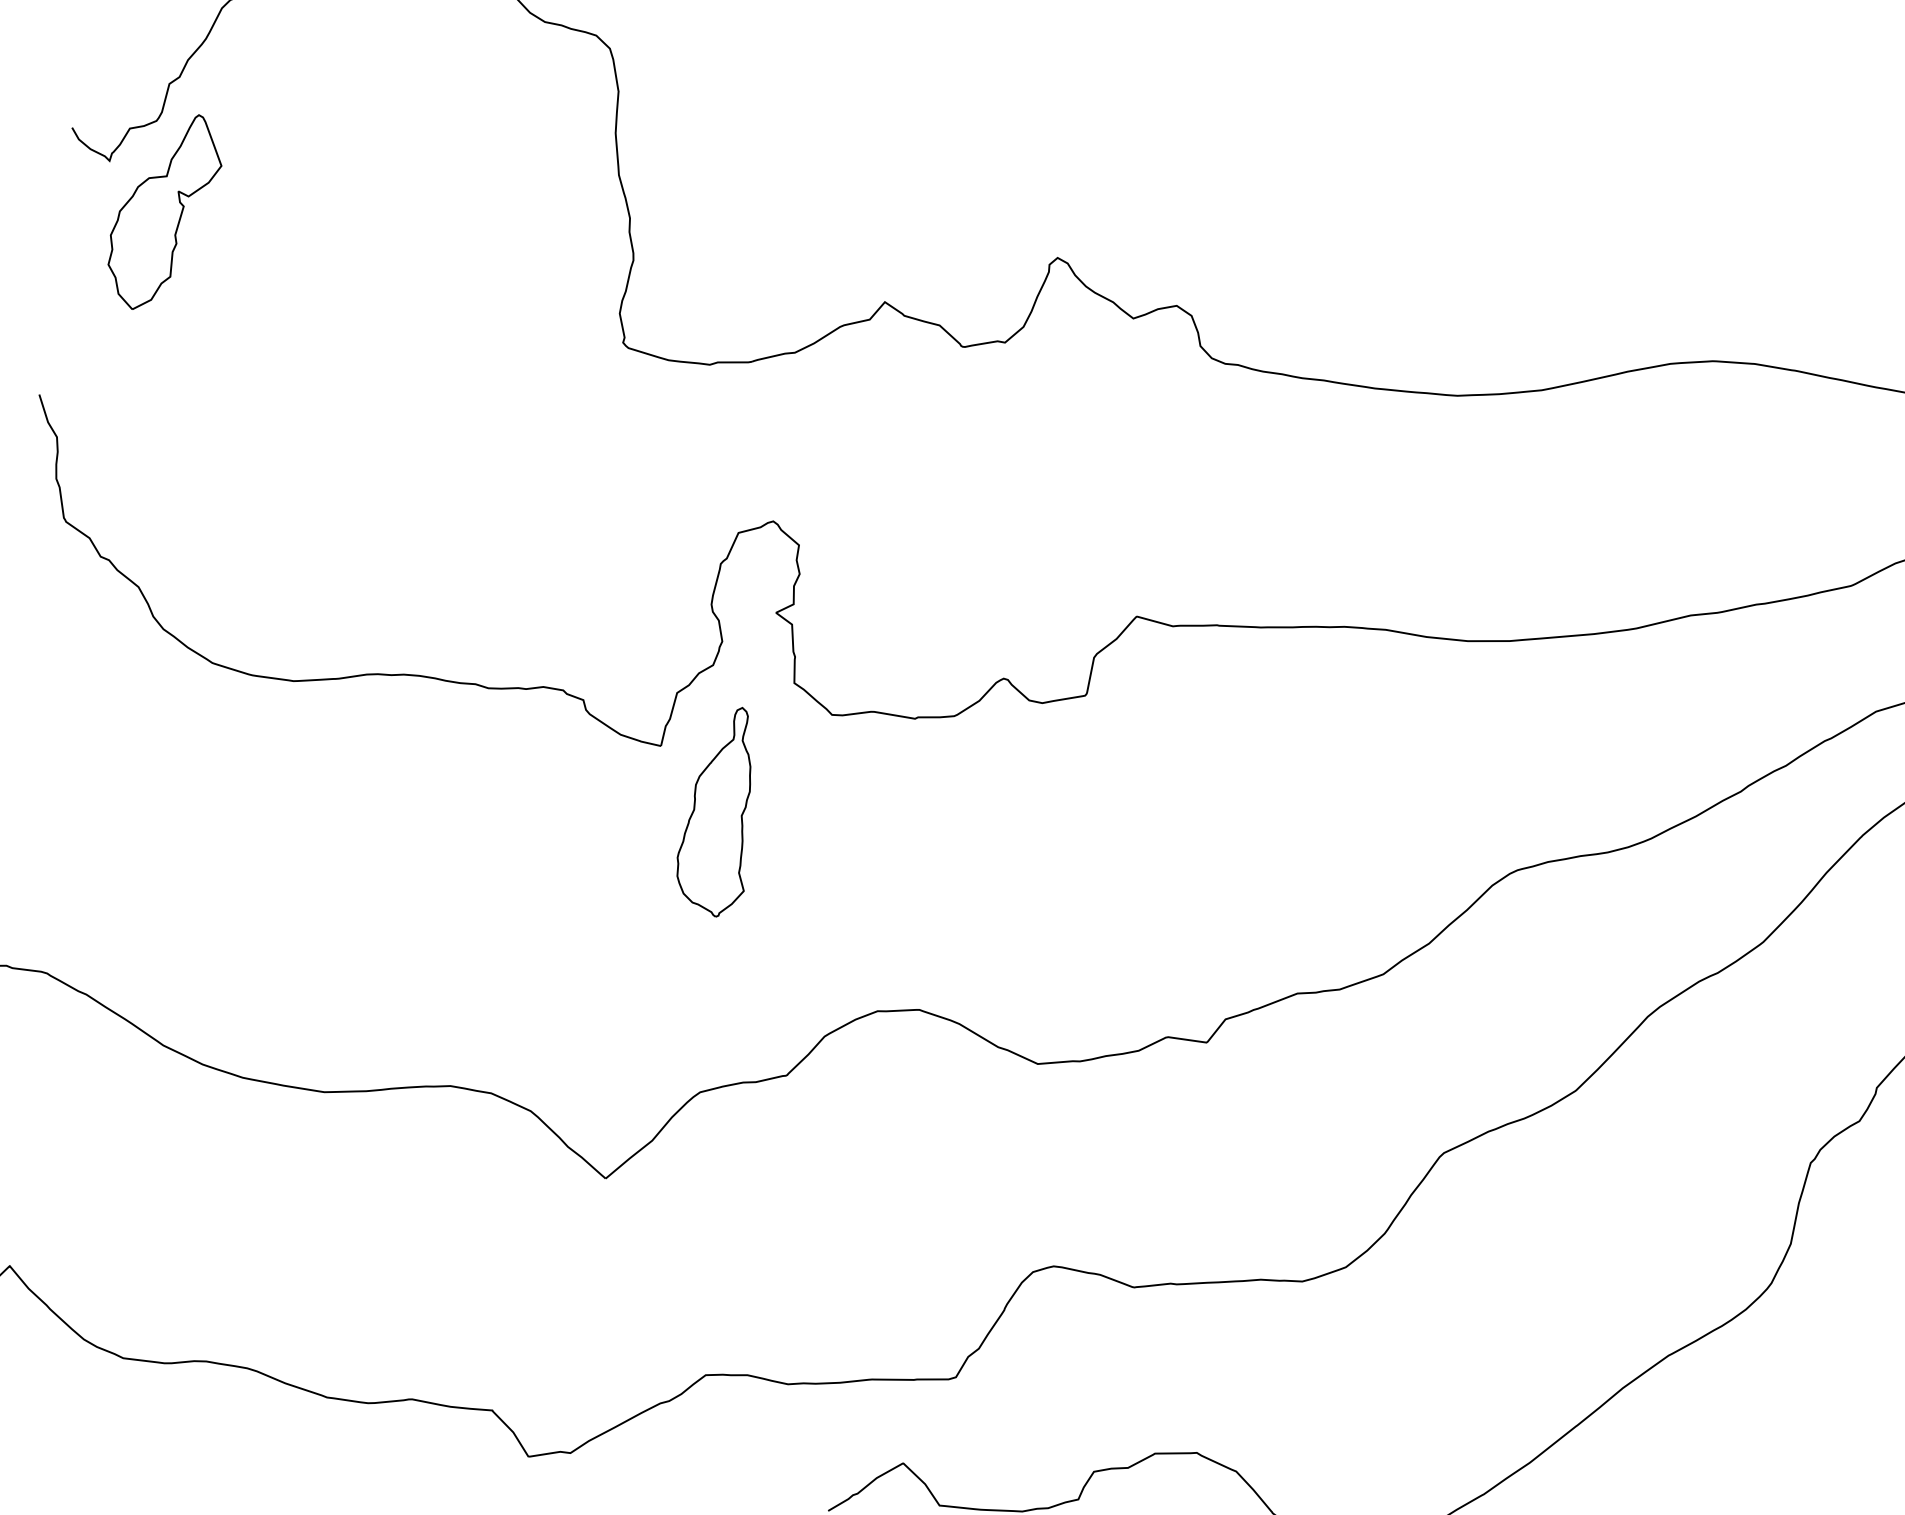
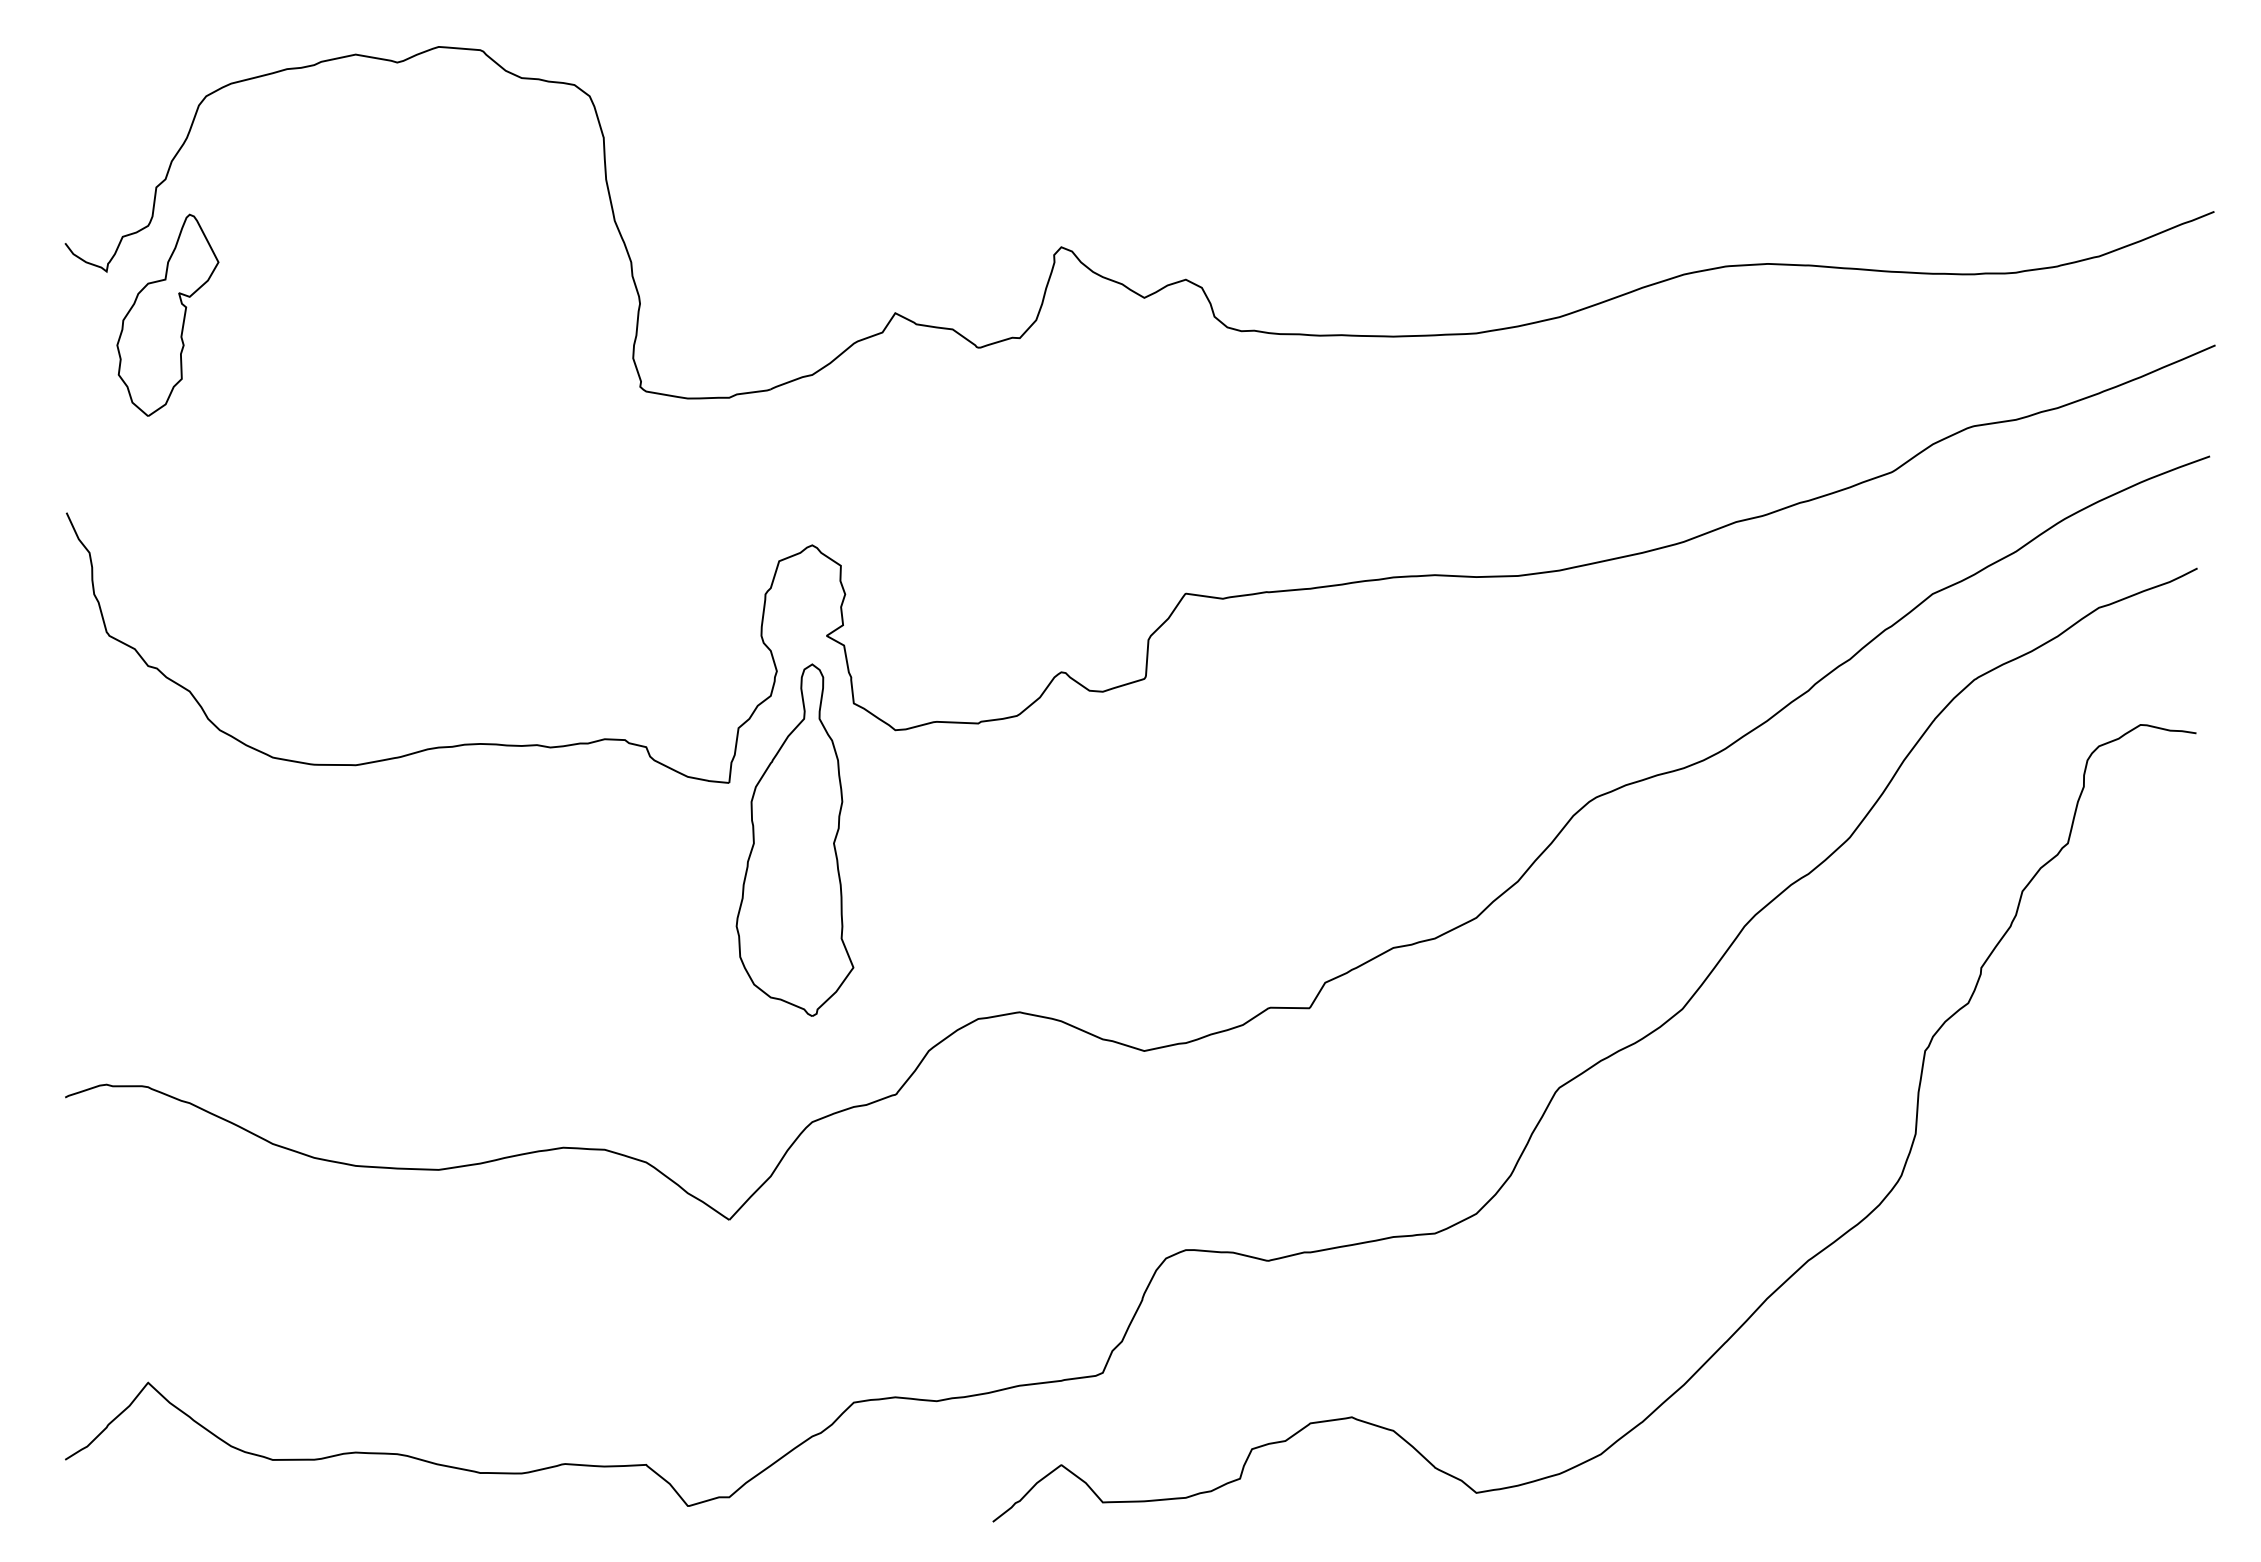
part: (718, 810) -> (794, 839), size x1.67

